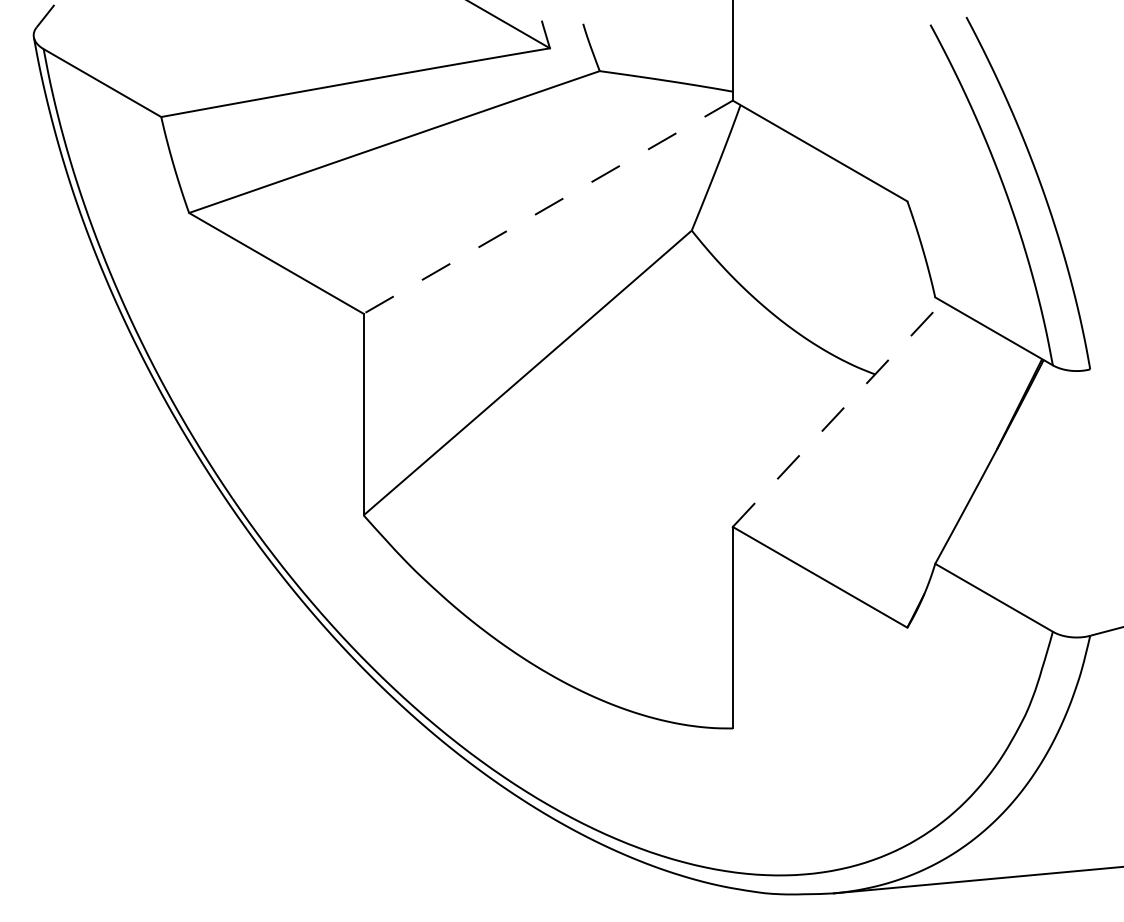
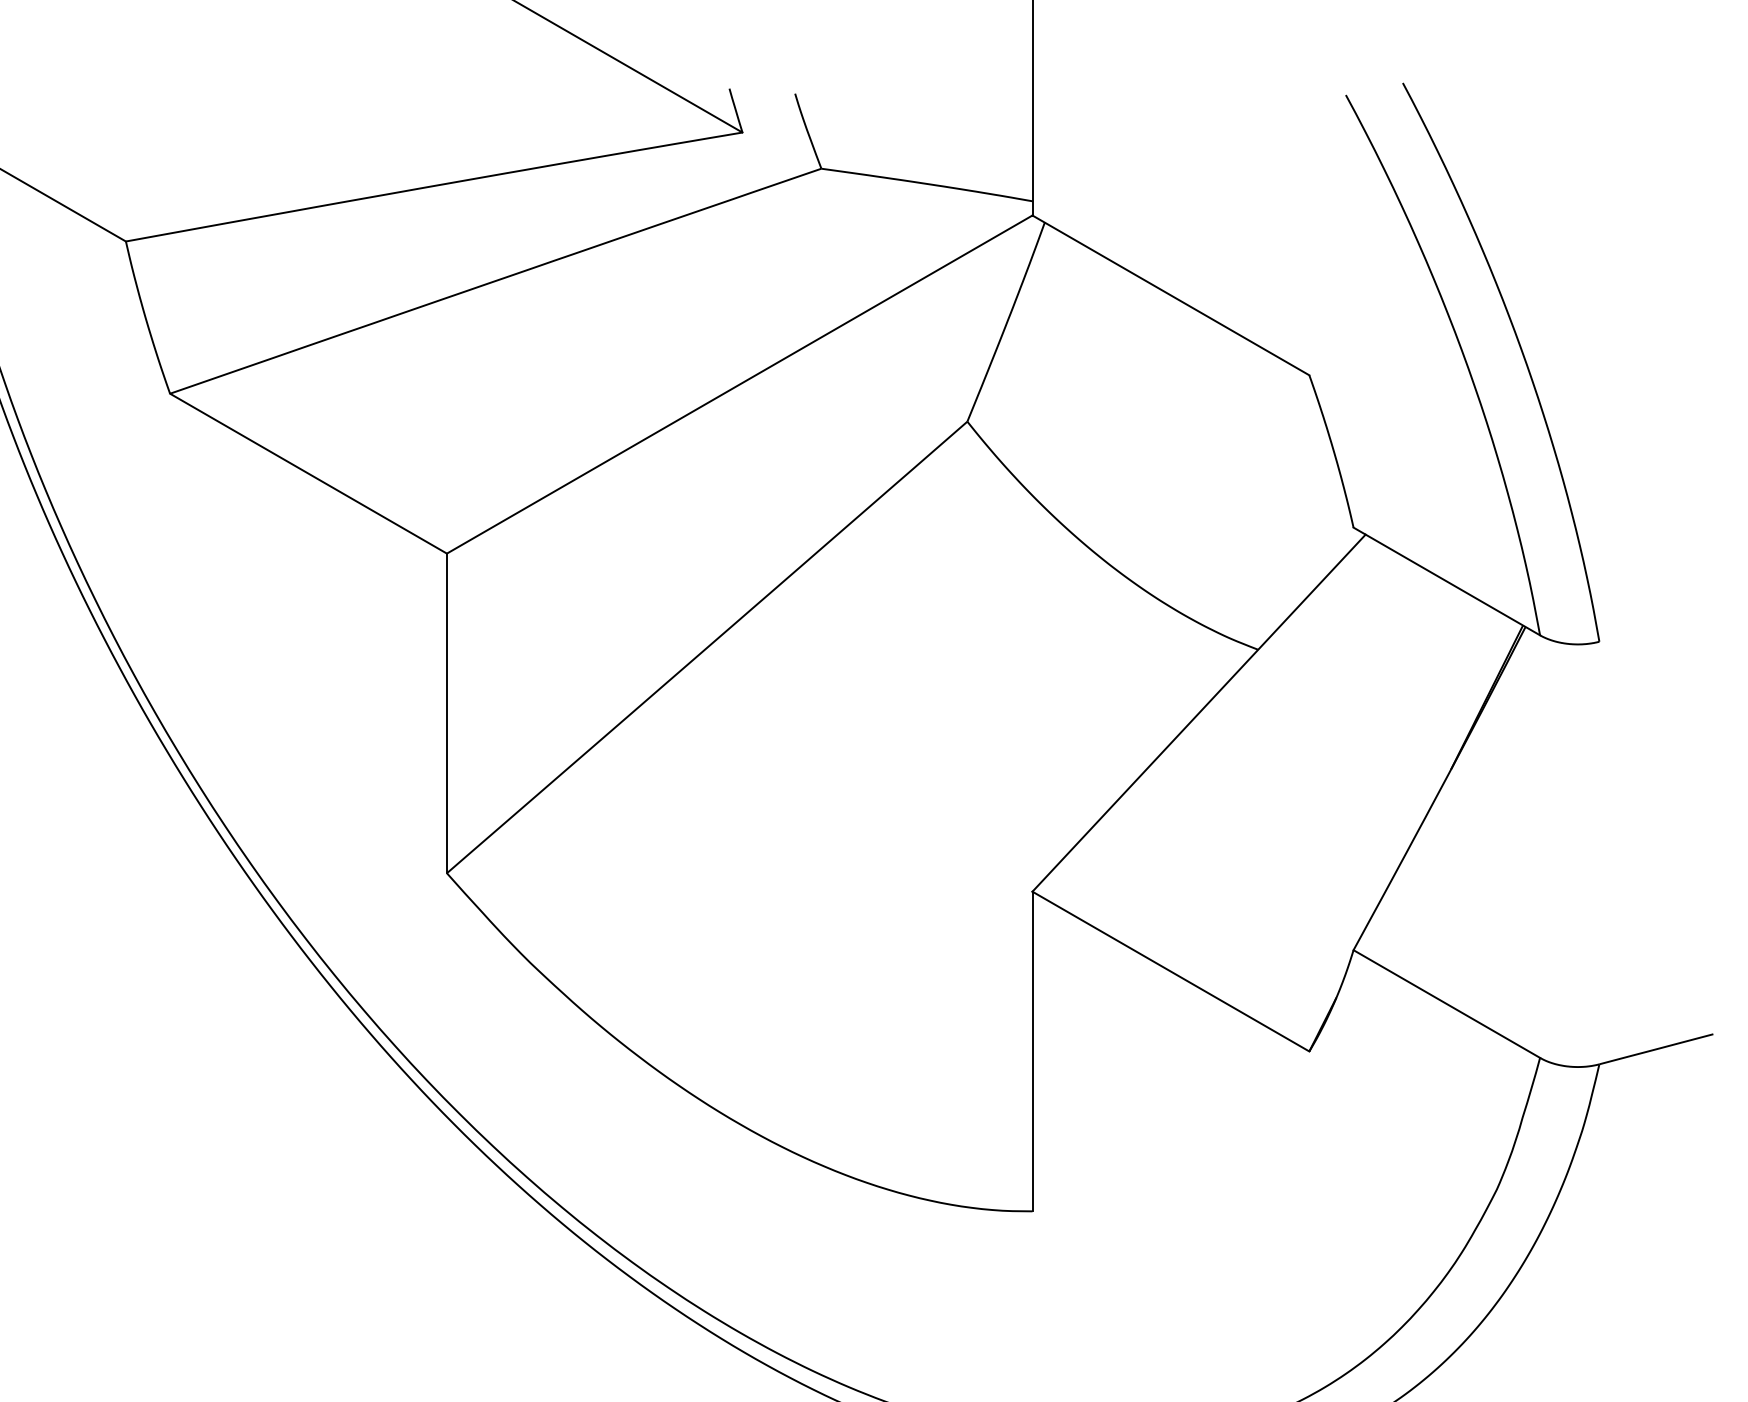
line: (547, 207) -> (738, 385), dashed -> solid
line: (837, 414) -> (1198, 713), dashed -> solid

